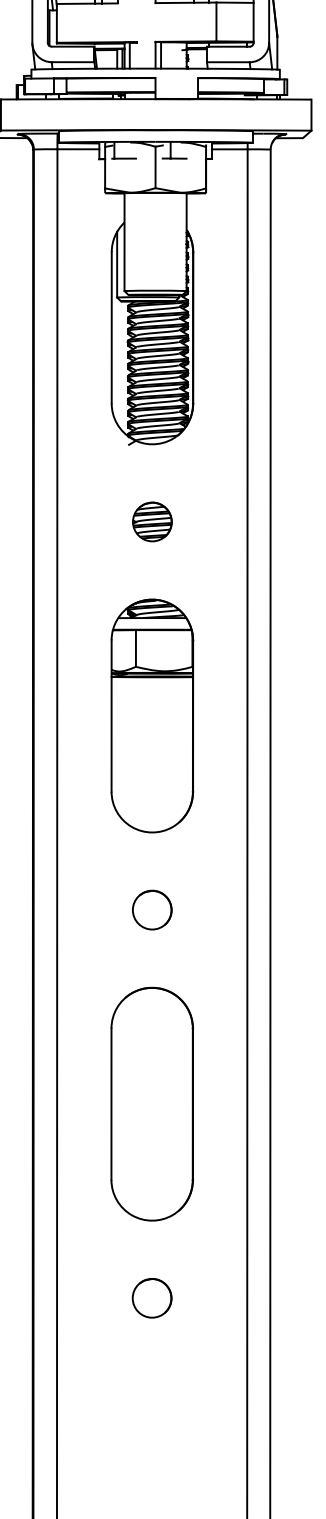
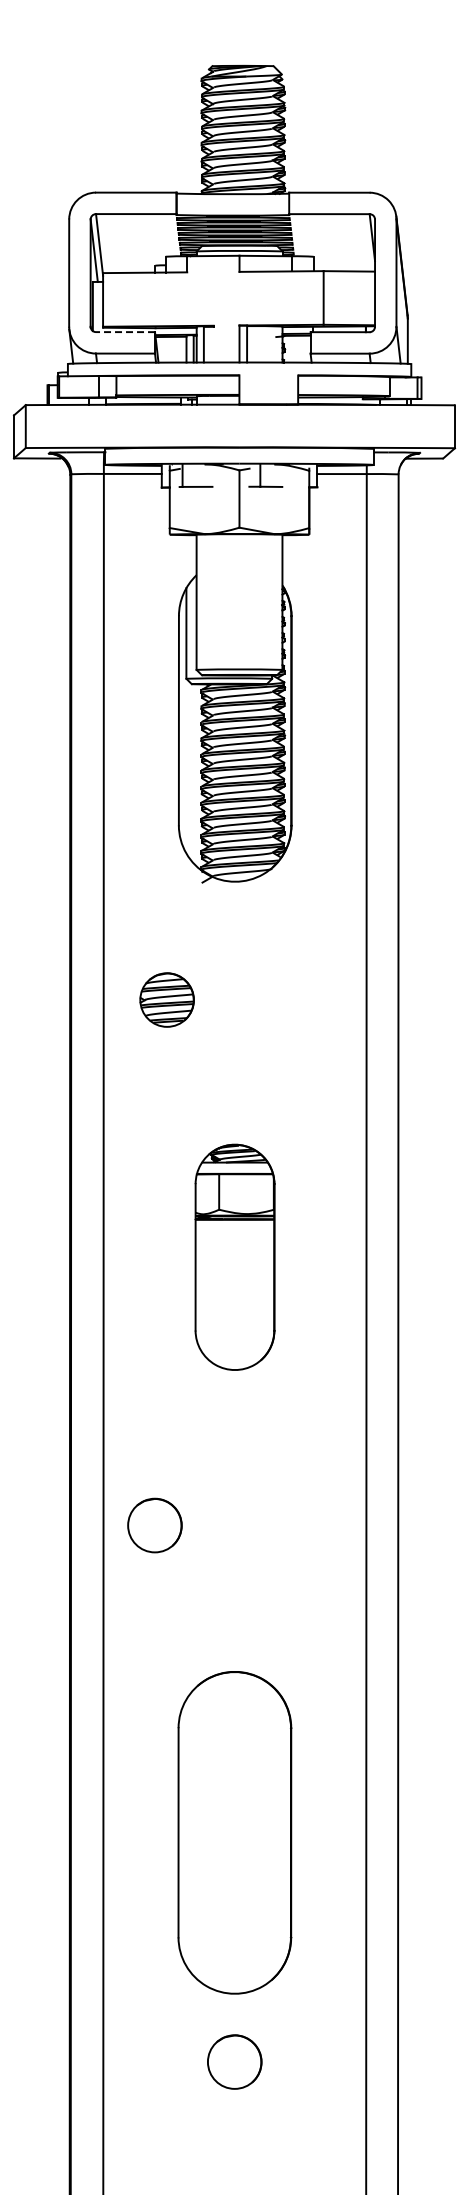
line: (73, 46) -> (125, 332), solid -> dashed
part: (151, 521) -> (166, 999), moved
part: (151, 716) -> (234, 1257), size x0.7
part: (151, 910) -> (154, 1525), moved
part: (151, 1103) -> (234, 1832), moved

